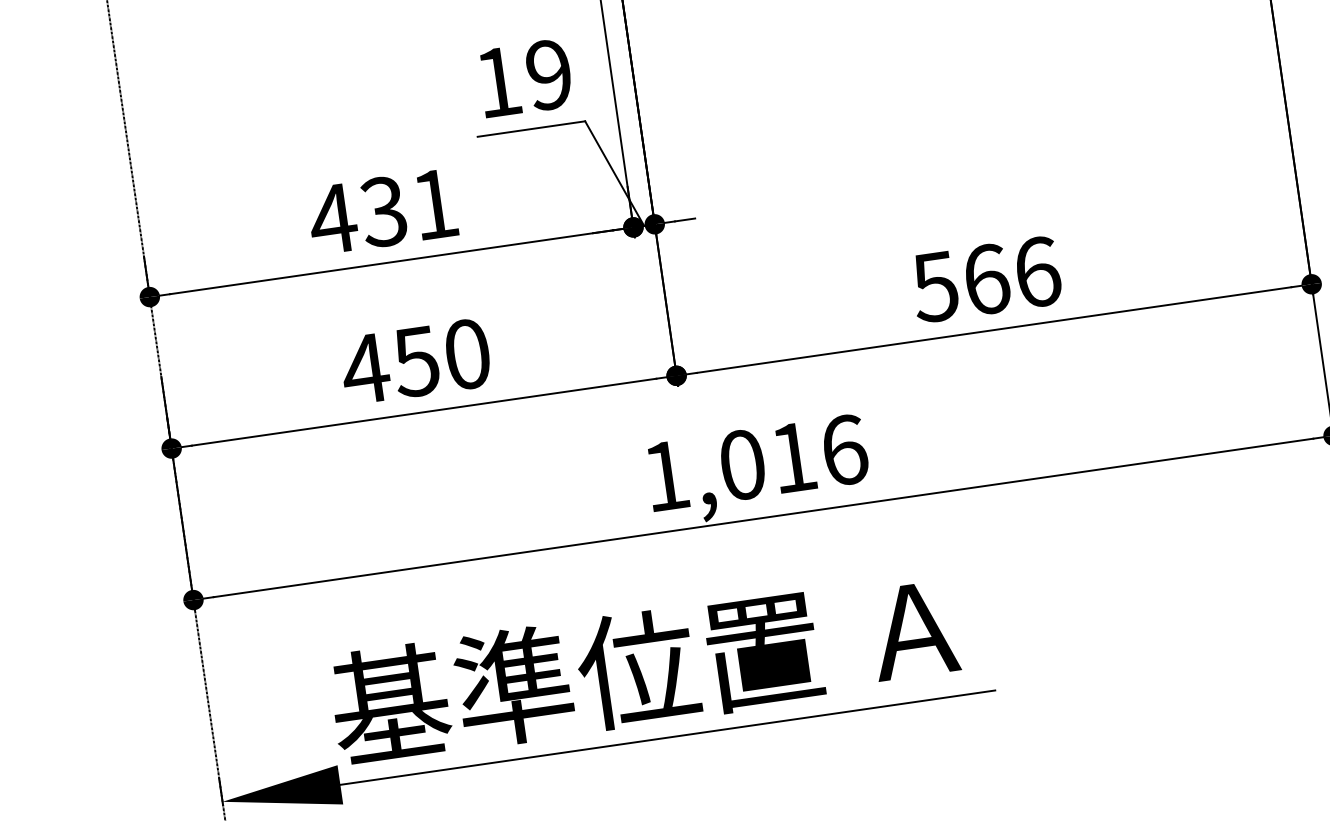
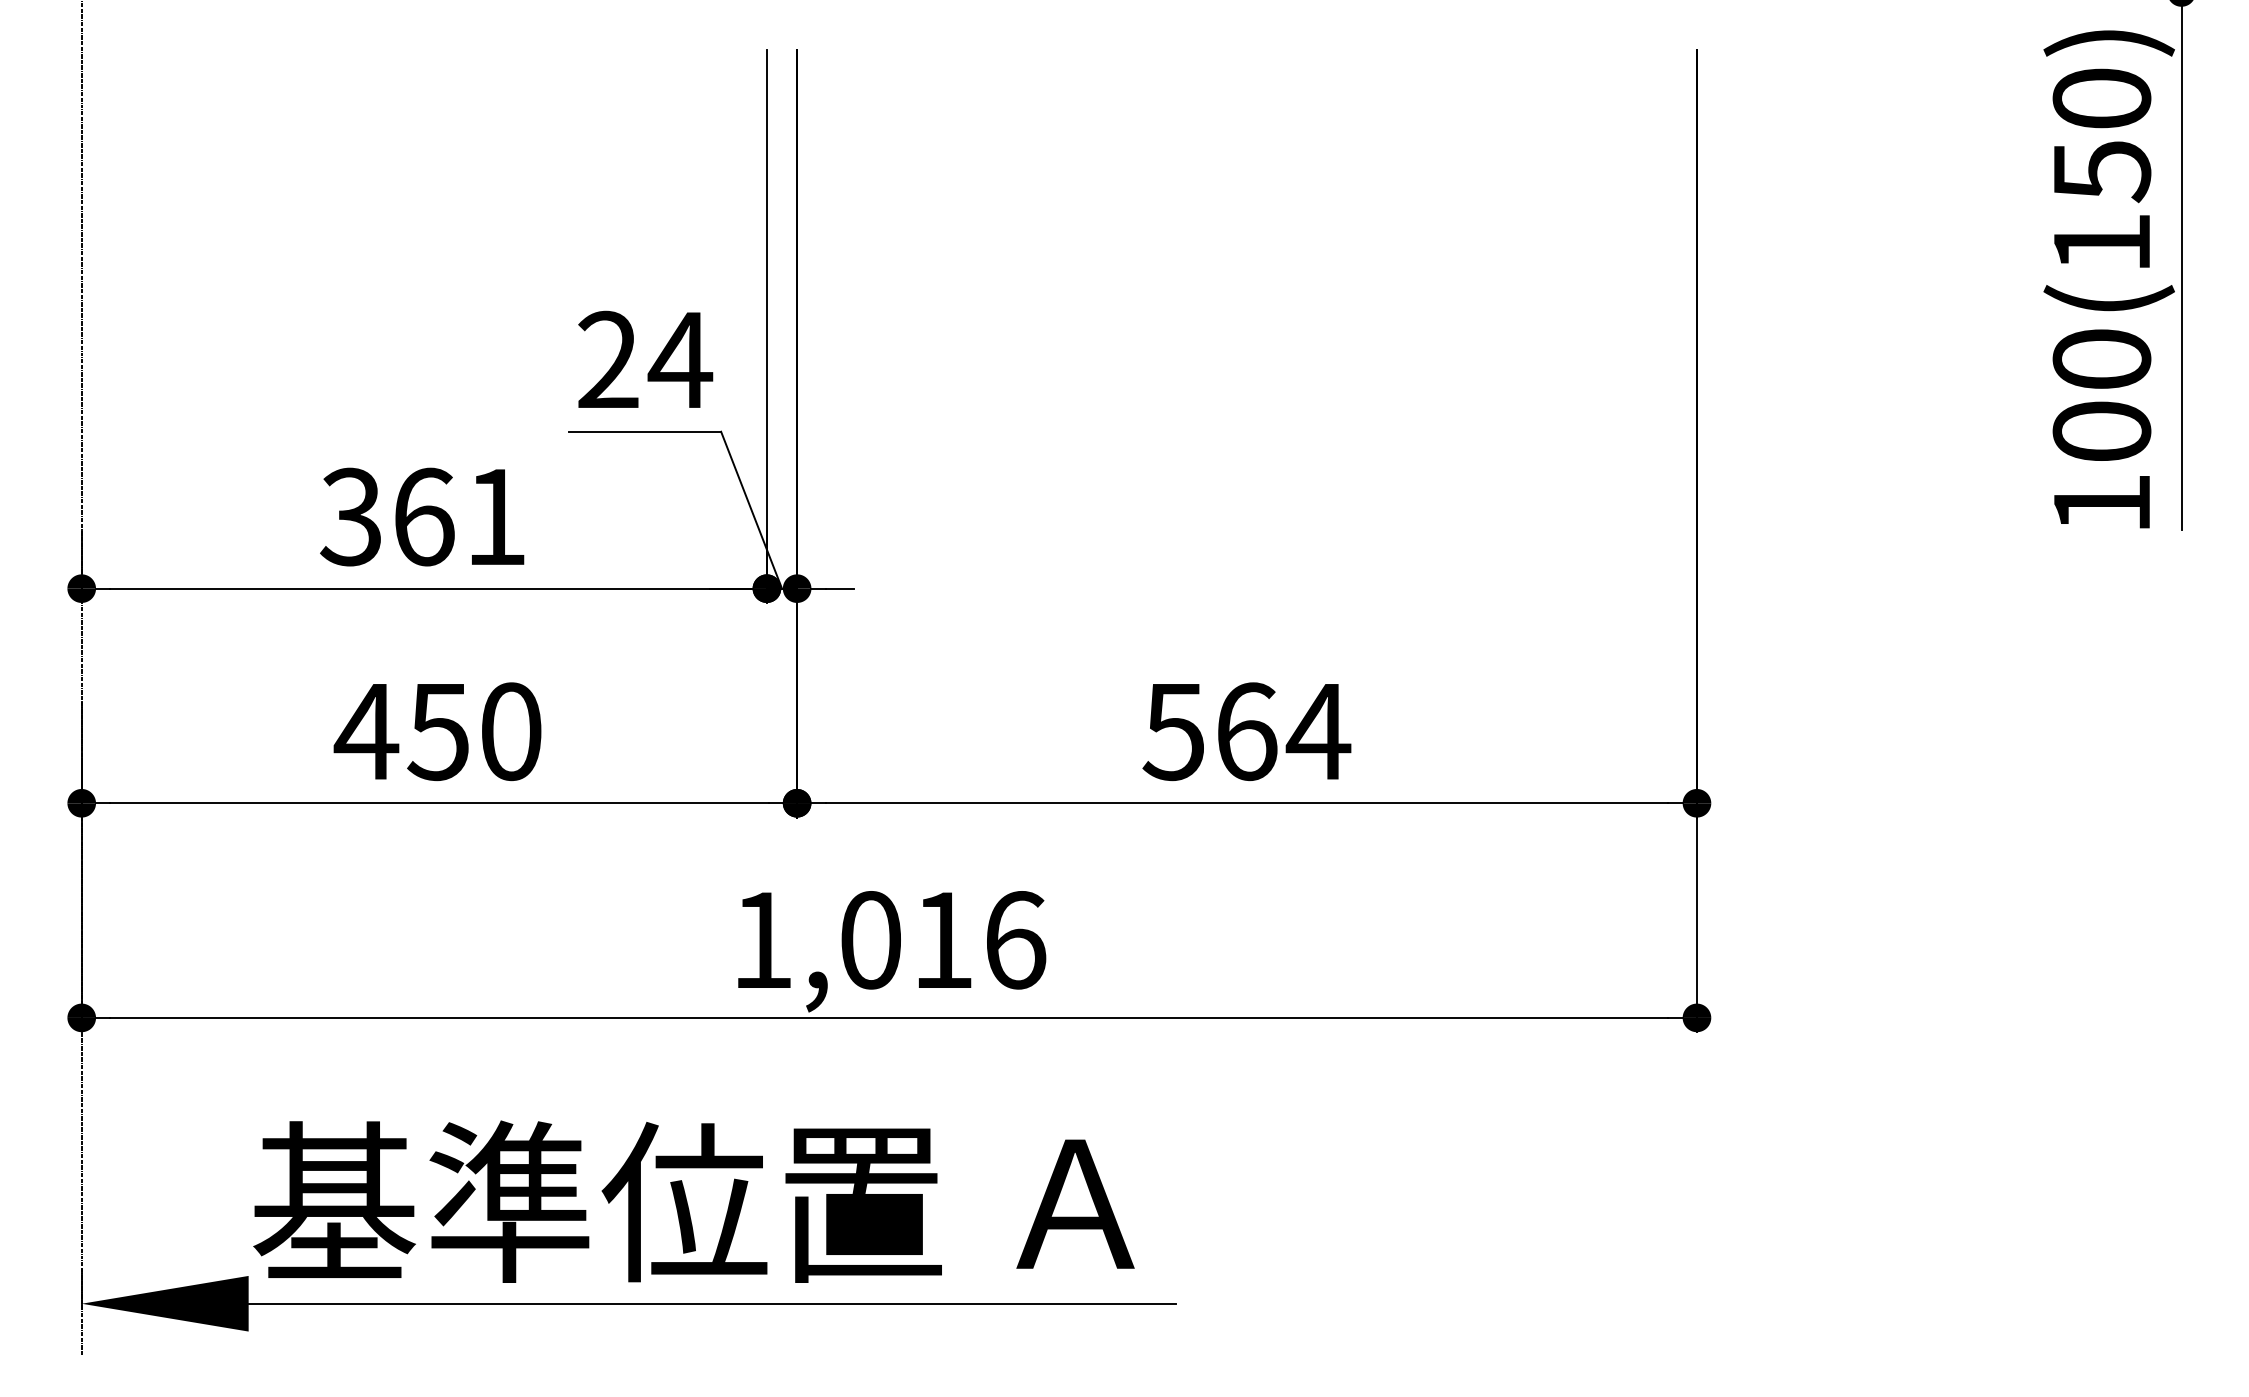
text: (524, 78) -> (645, 359), 19 -> 24
text: (357, 215) -> (386, 516), 431 -> 361
text: (1037, 272) -> (1318, 731), 566 -> 564

